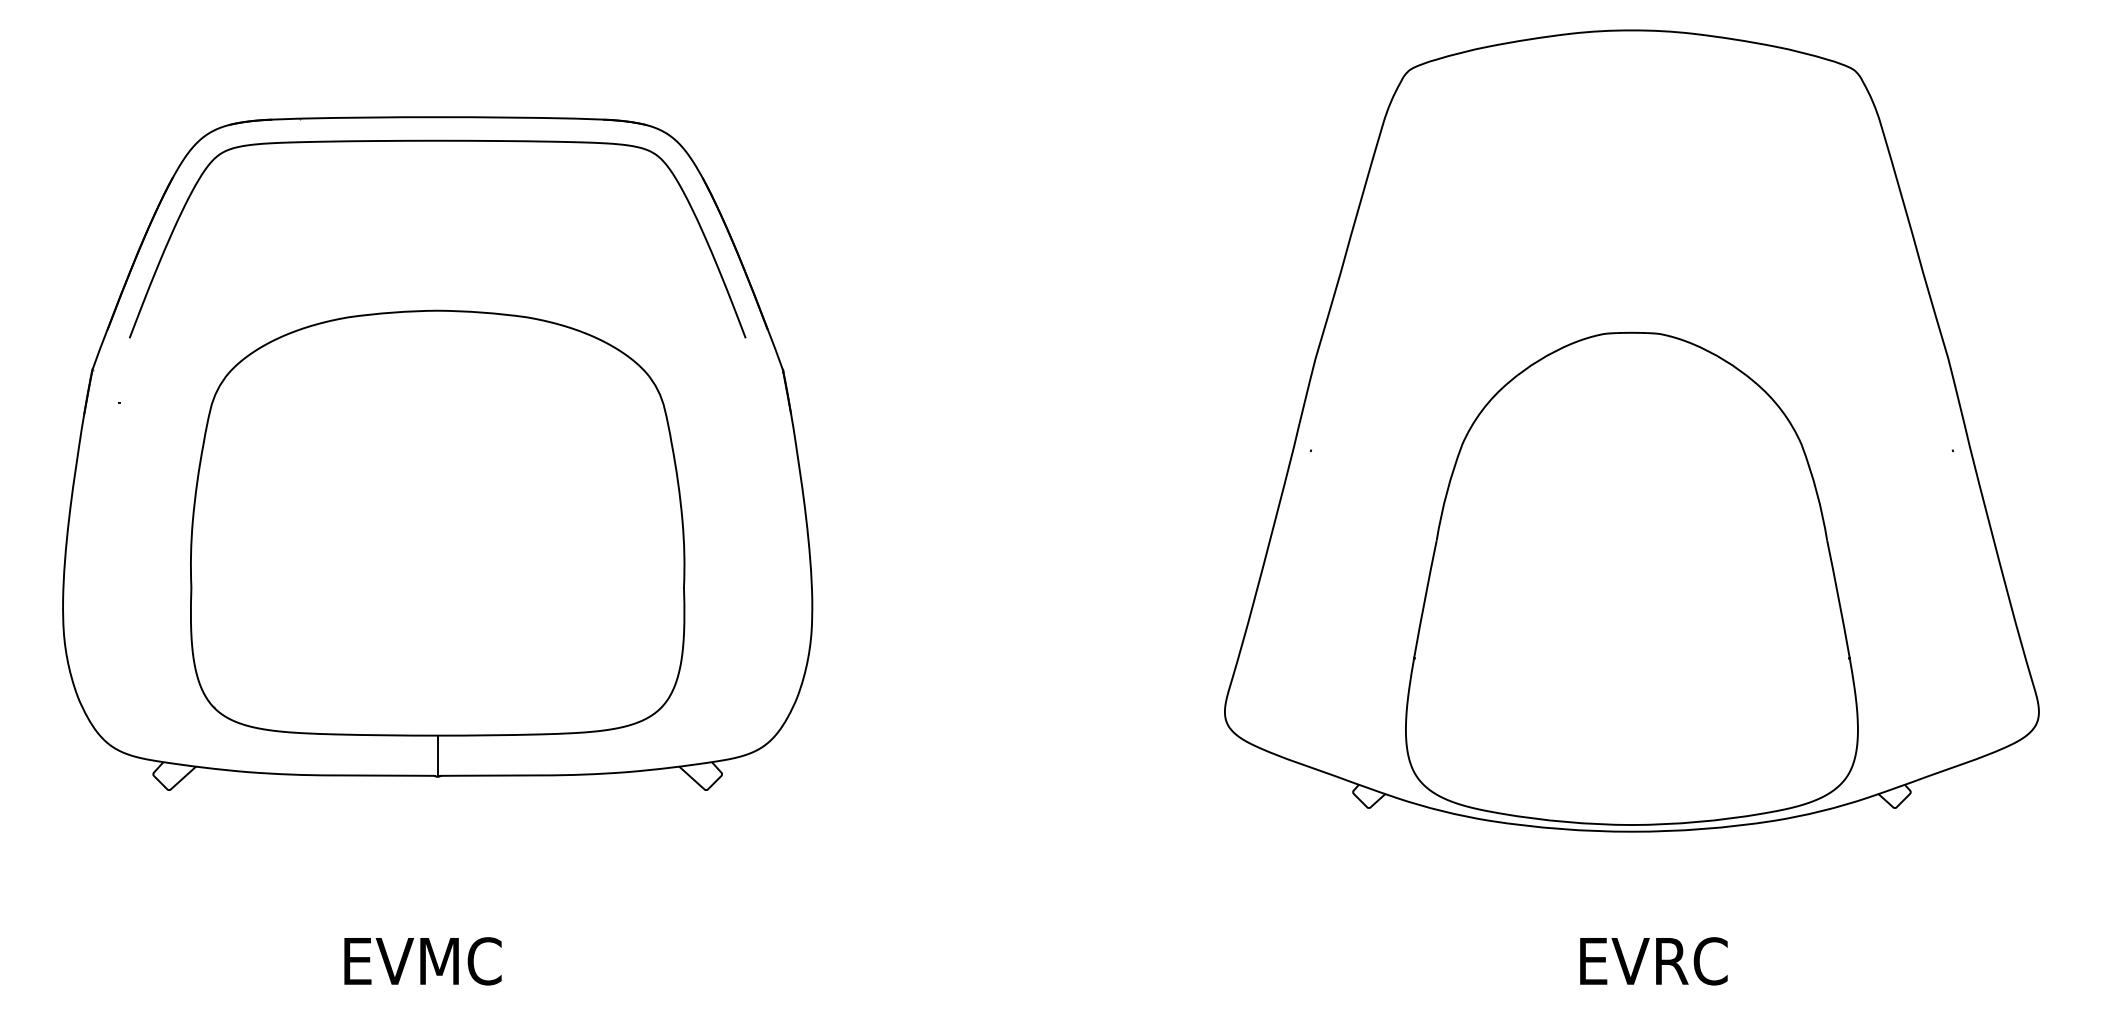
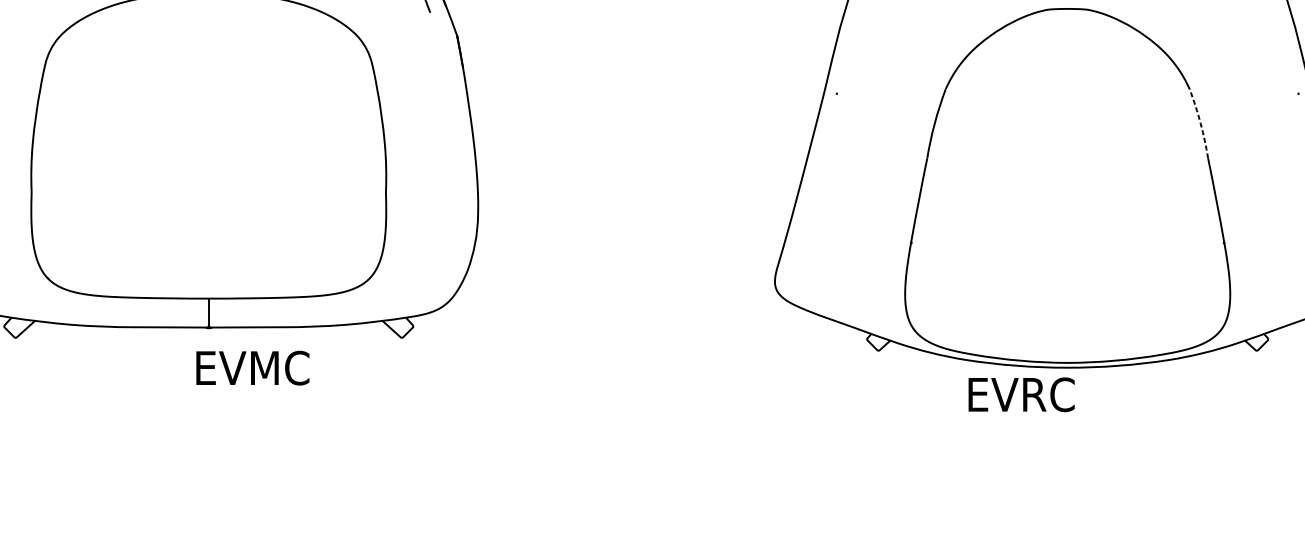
arc: (1816, 492) -> (1200, 123), solid -> dashed
text: (422, 961) -> (252, 368), moved
text: (1653, 961) -> (1021, 394), moved

